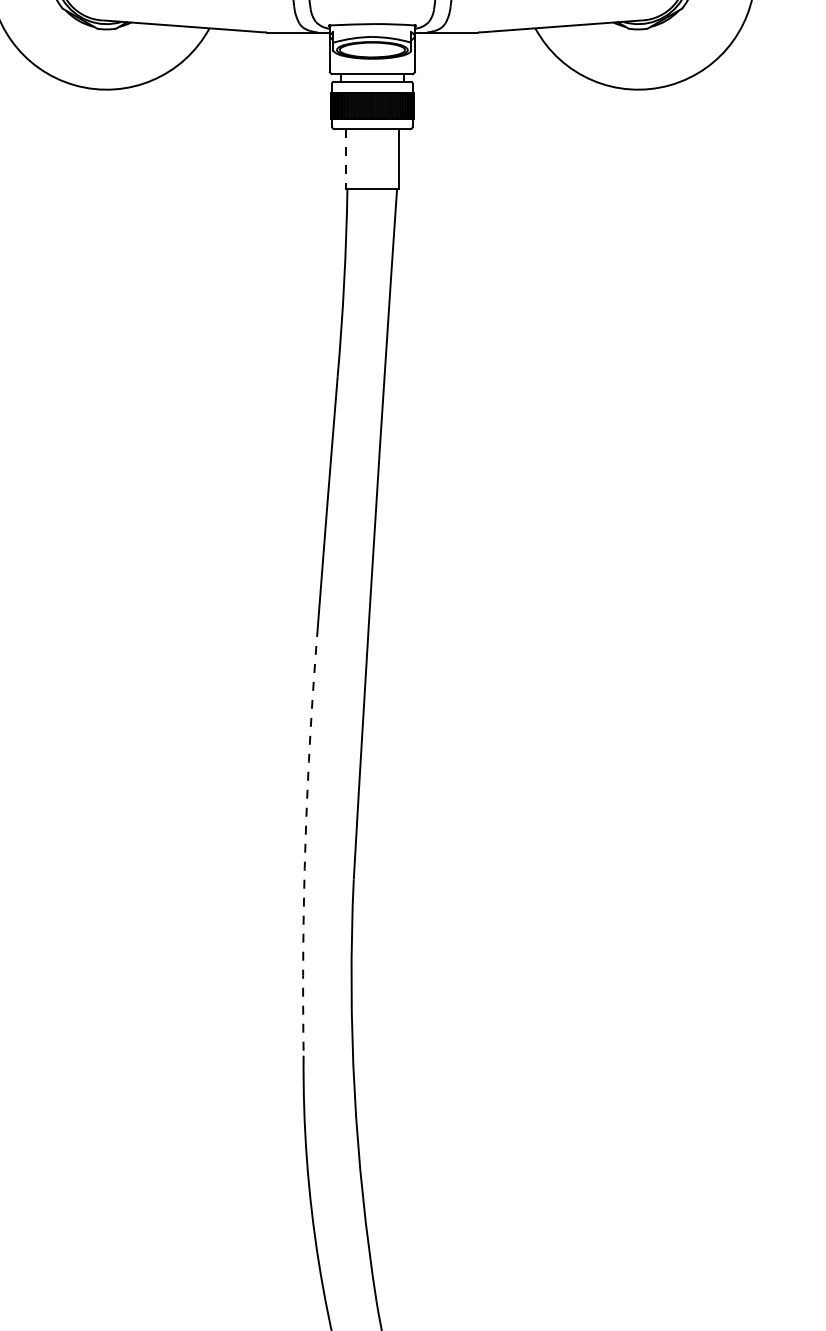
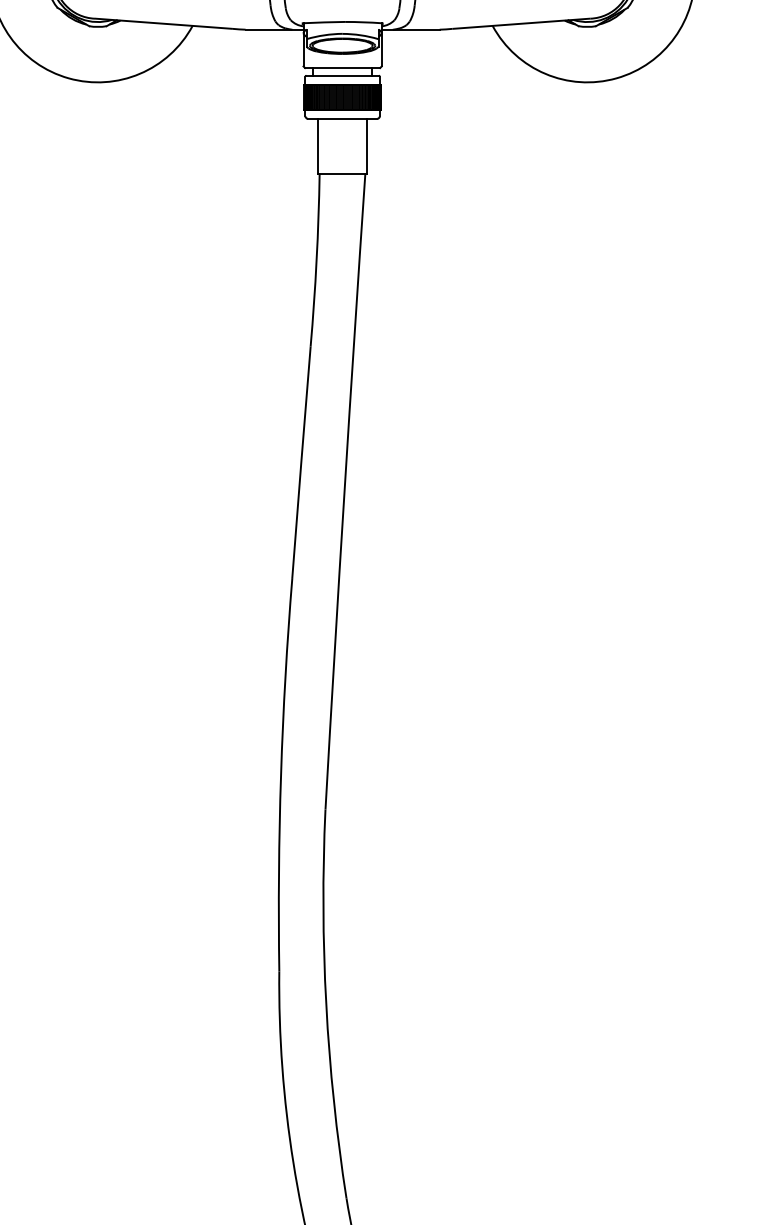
line: (346, 159) -> (318, 146), dashed -> solid
arc: (306, 841) -> (281, 774), dashed -> solid

